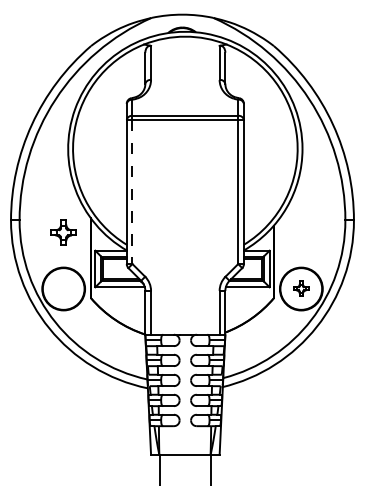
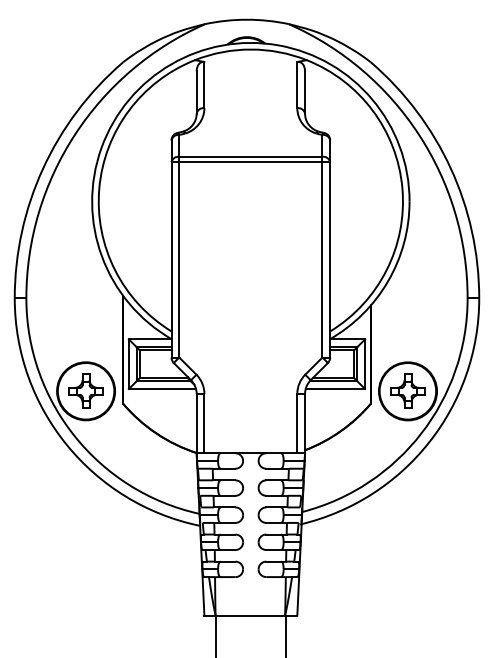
line: (132, 191) -> (179, 259), dashed -> solid
part: (63, 232) -> (85, 390), moved
part: (300, 288) -> (407, 390), size x1.67

